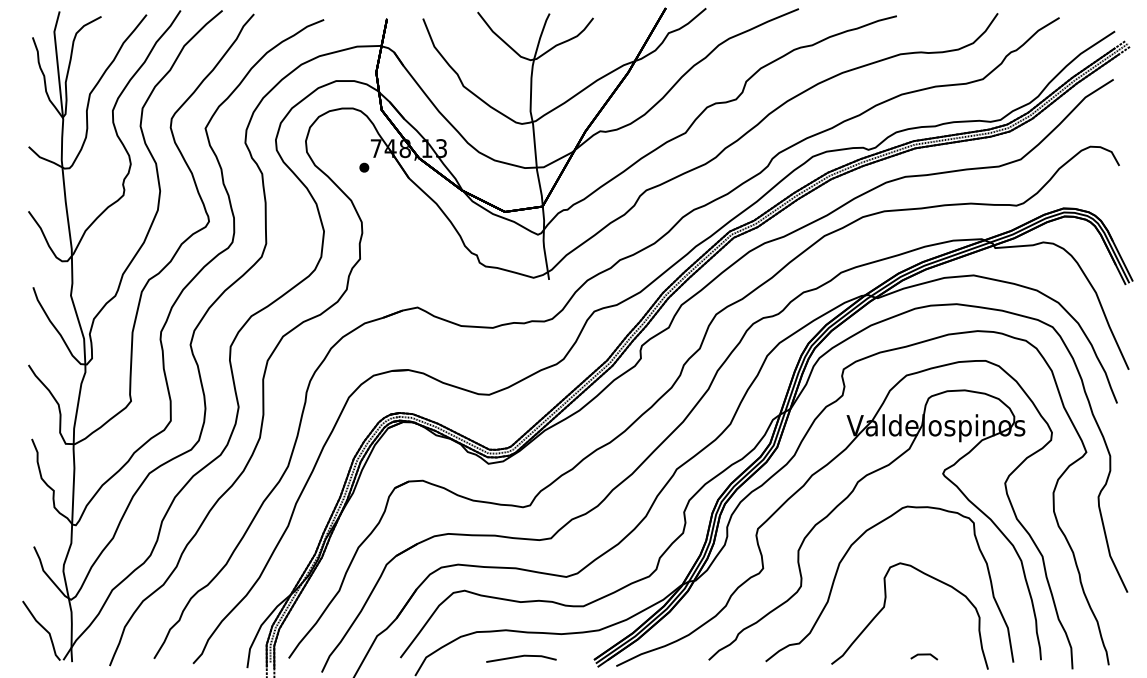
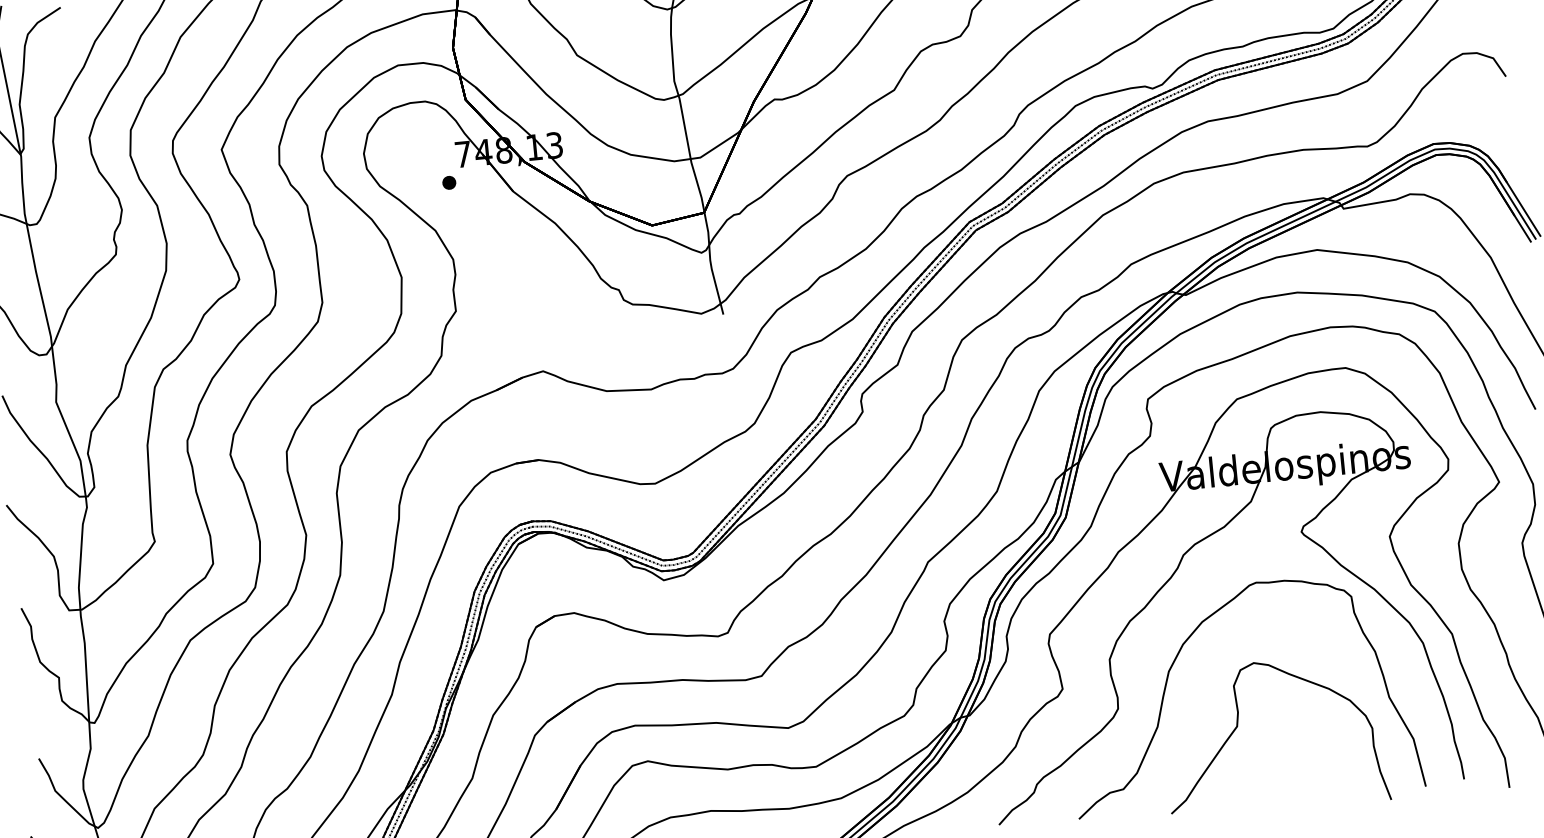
line: (924, 655) -> (1300, 788), removed

